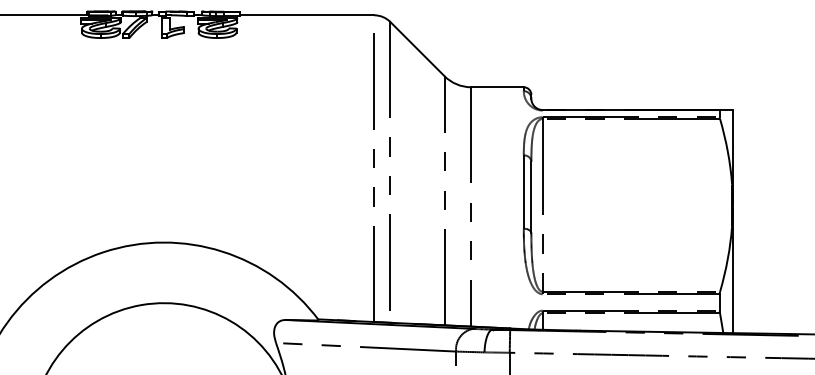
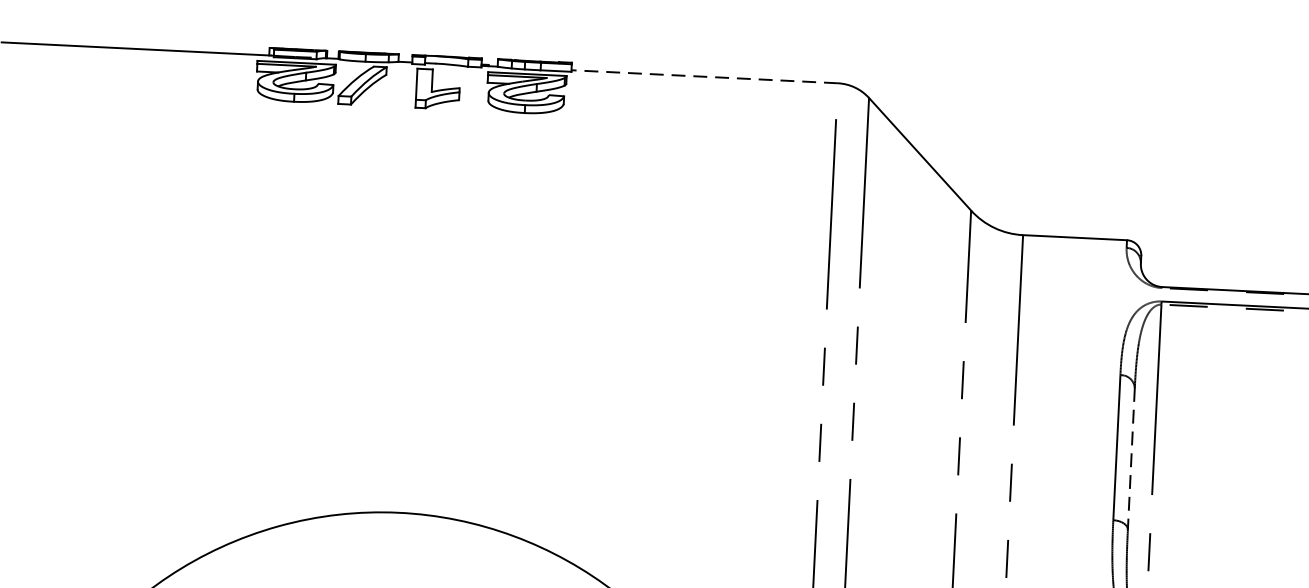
line: (306, 15) -> (703, 77), solid -> dashed
line: (531, 197) -> (1131, 459), solid -> dashed

